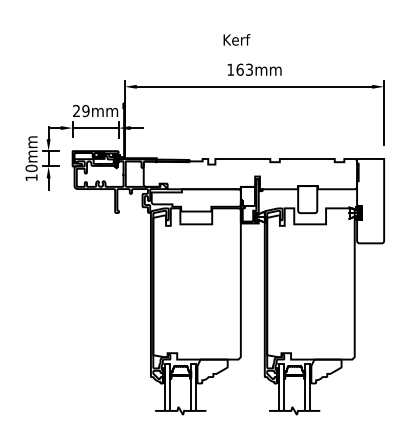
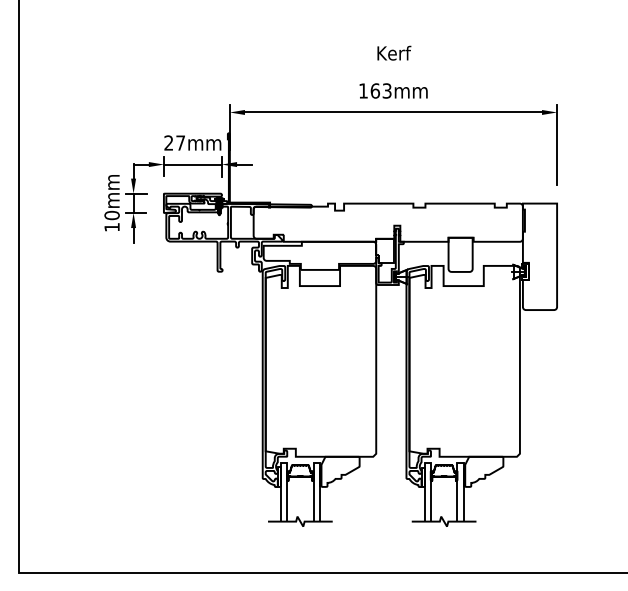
text: (237, 39) -> (394, 52), moved
text: (85, 110) -> (180, 142), 29mm -> 27mm

